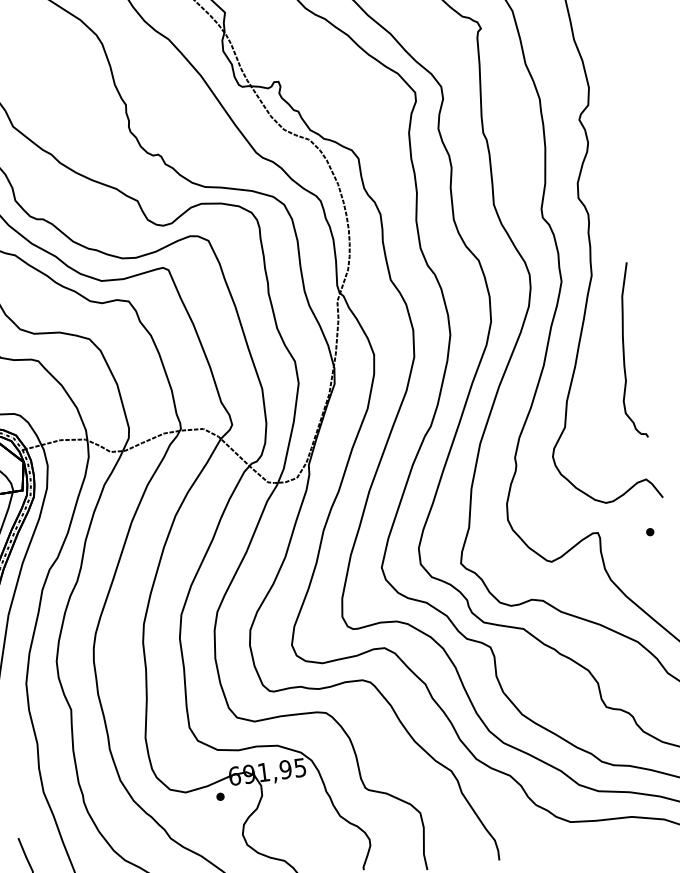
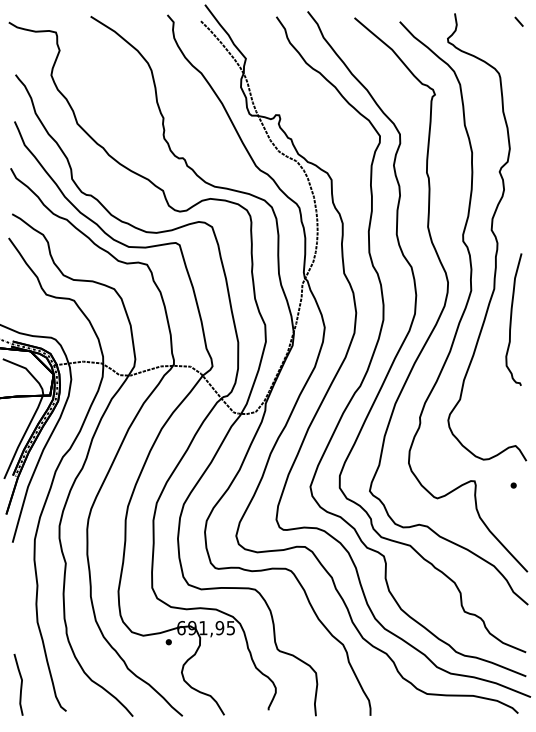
curve: (624, 351) -> (511, 319), moved

